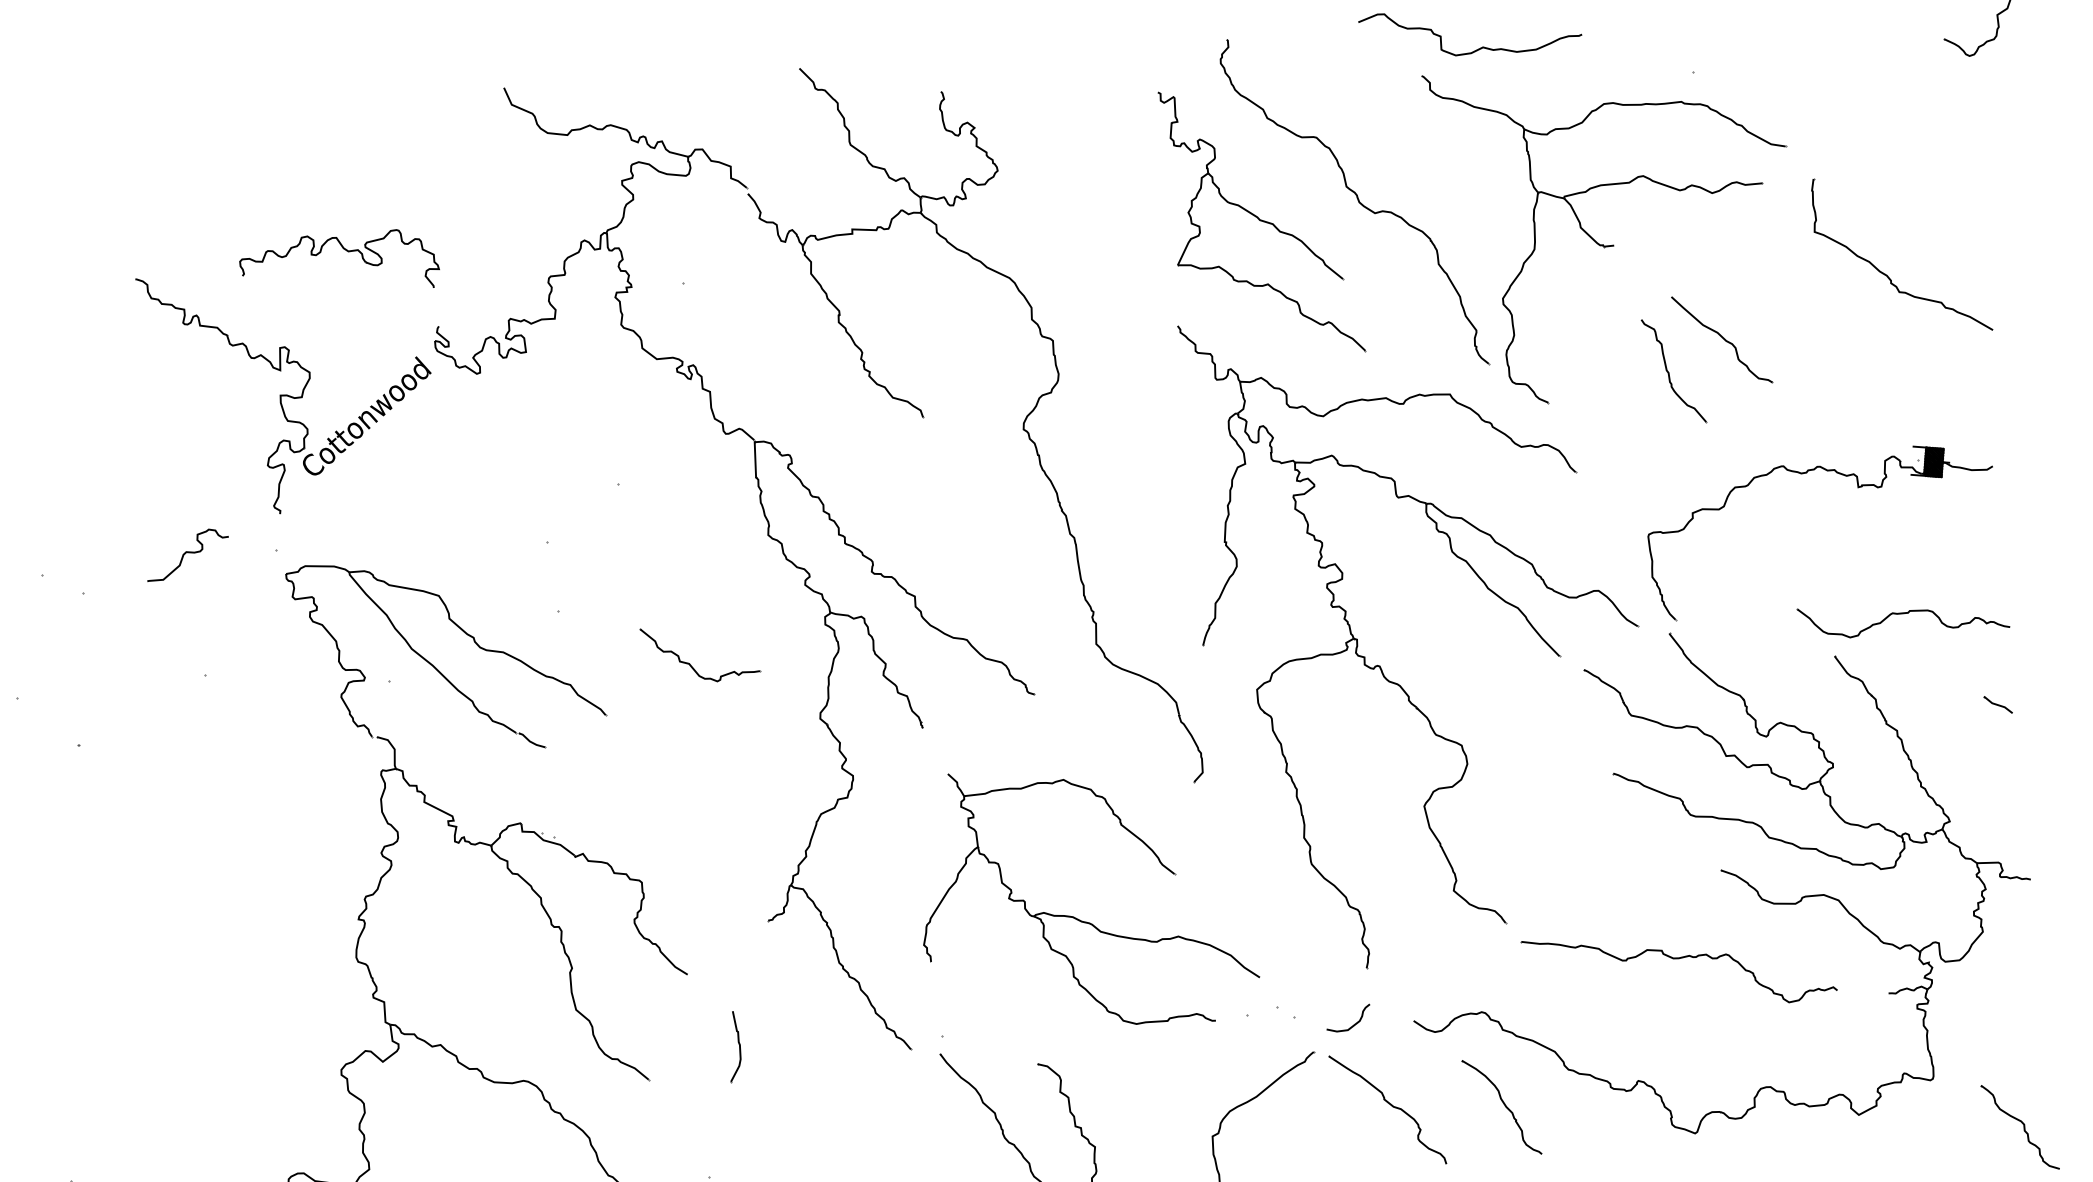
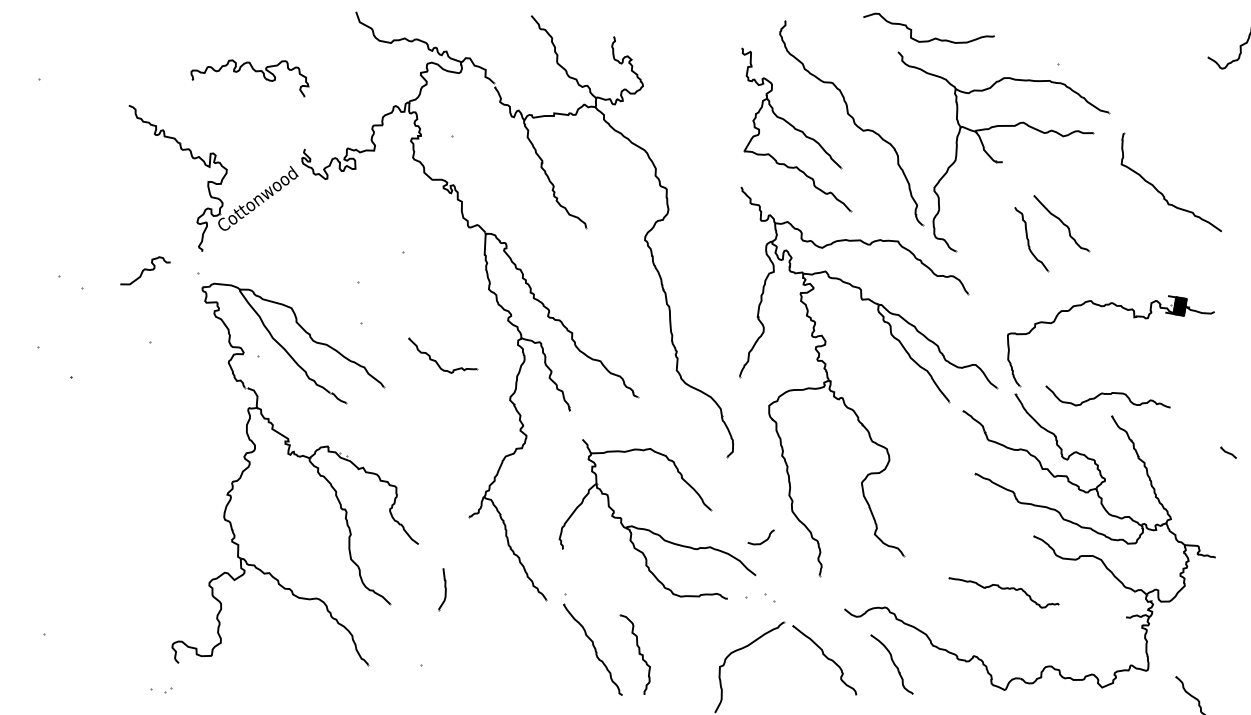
part: (347, 253) -> (255, 72), moved
part: (1902, 617) -> (1107, 396), moved
part: (1998, 704) -> (1228, 452), moved
part: (1678, 969) -> (1003, 592), size x0.6
curve: (1351, 1025) -> (762, 541), moved

